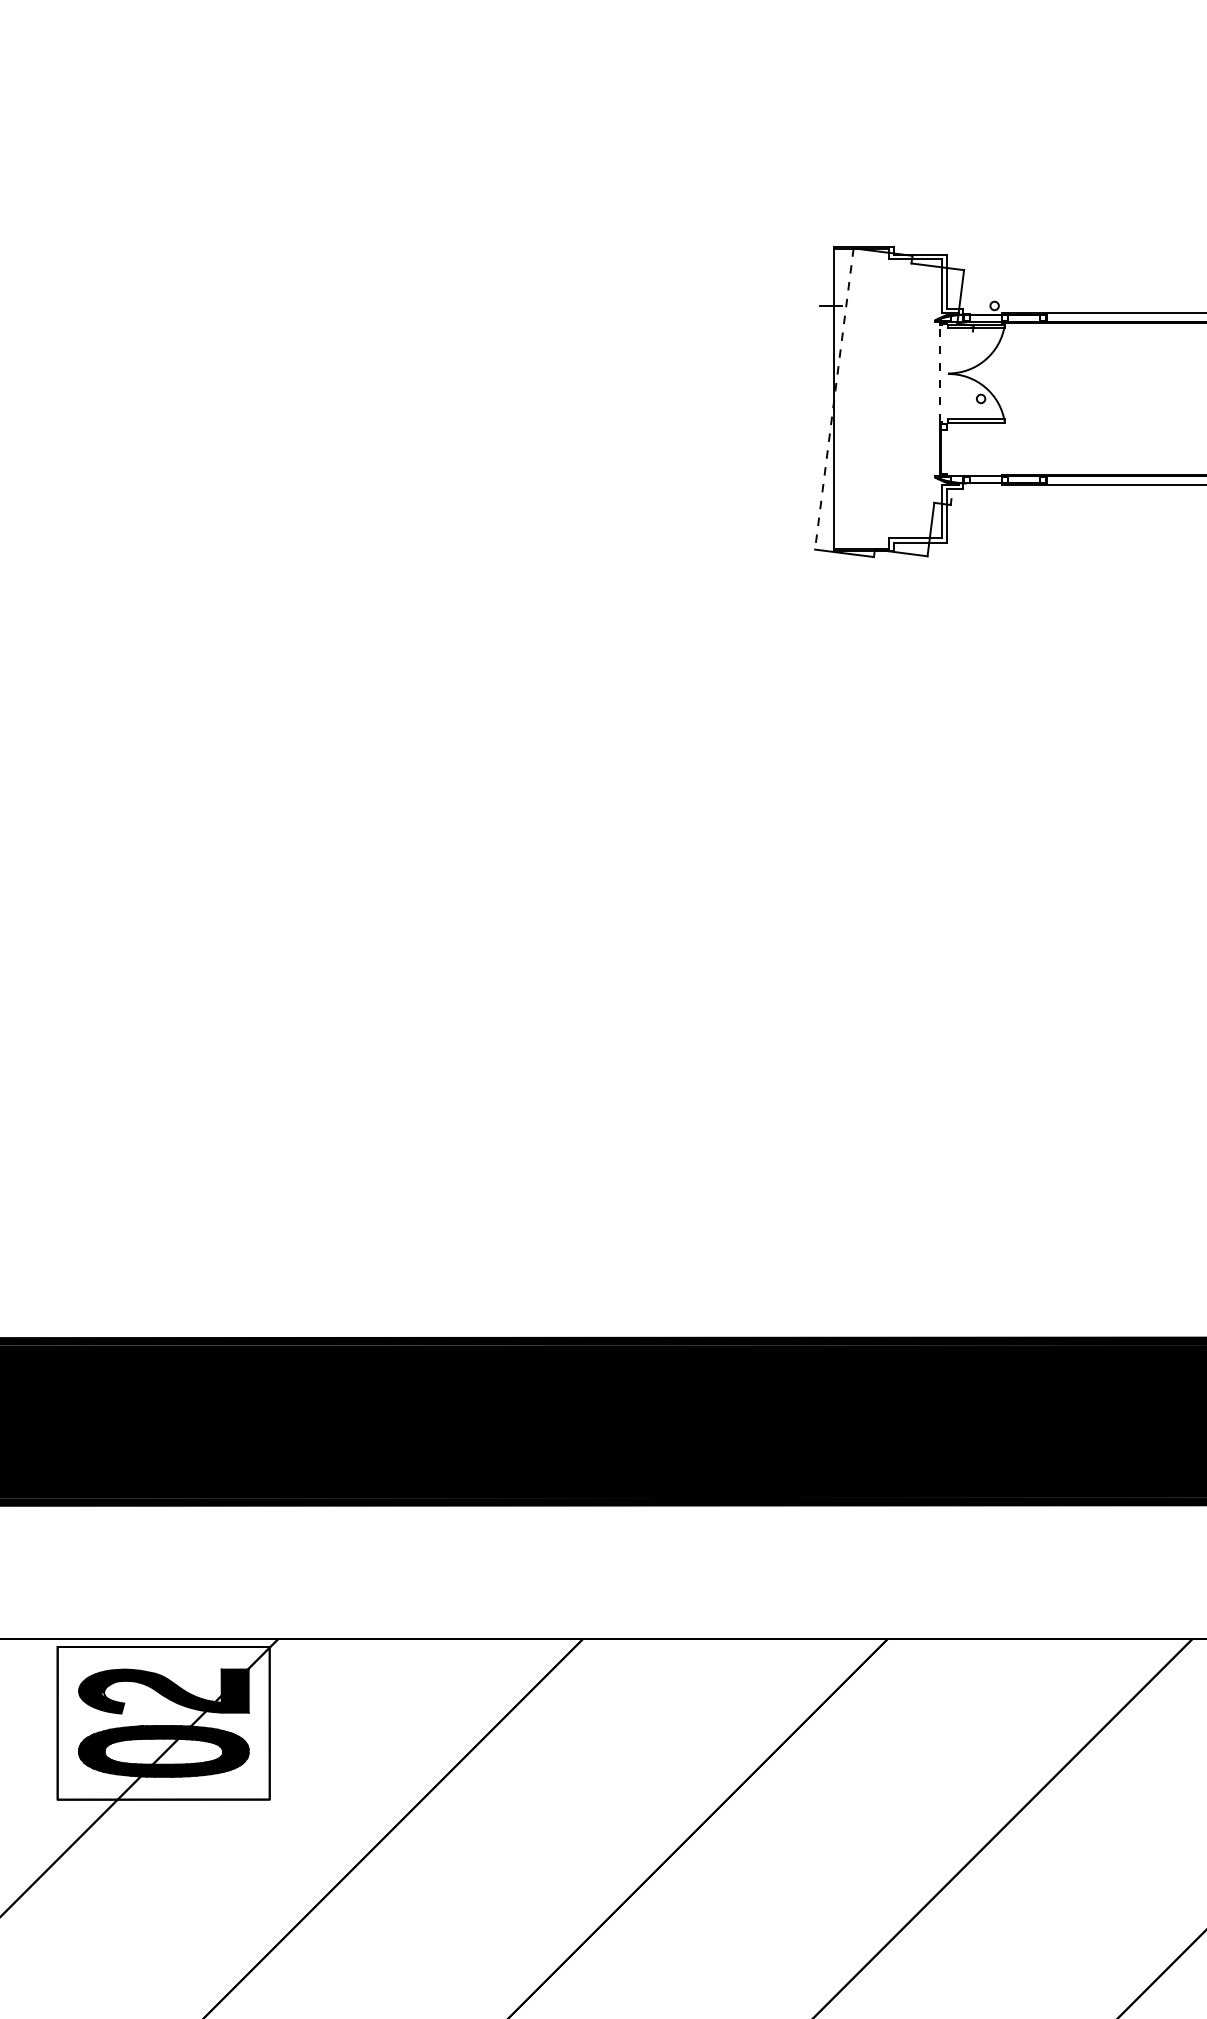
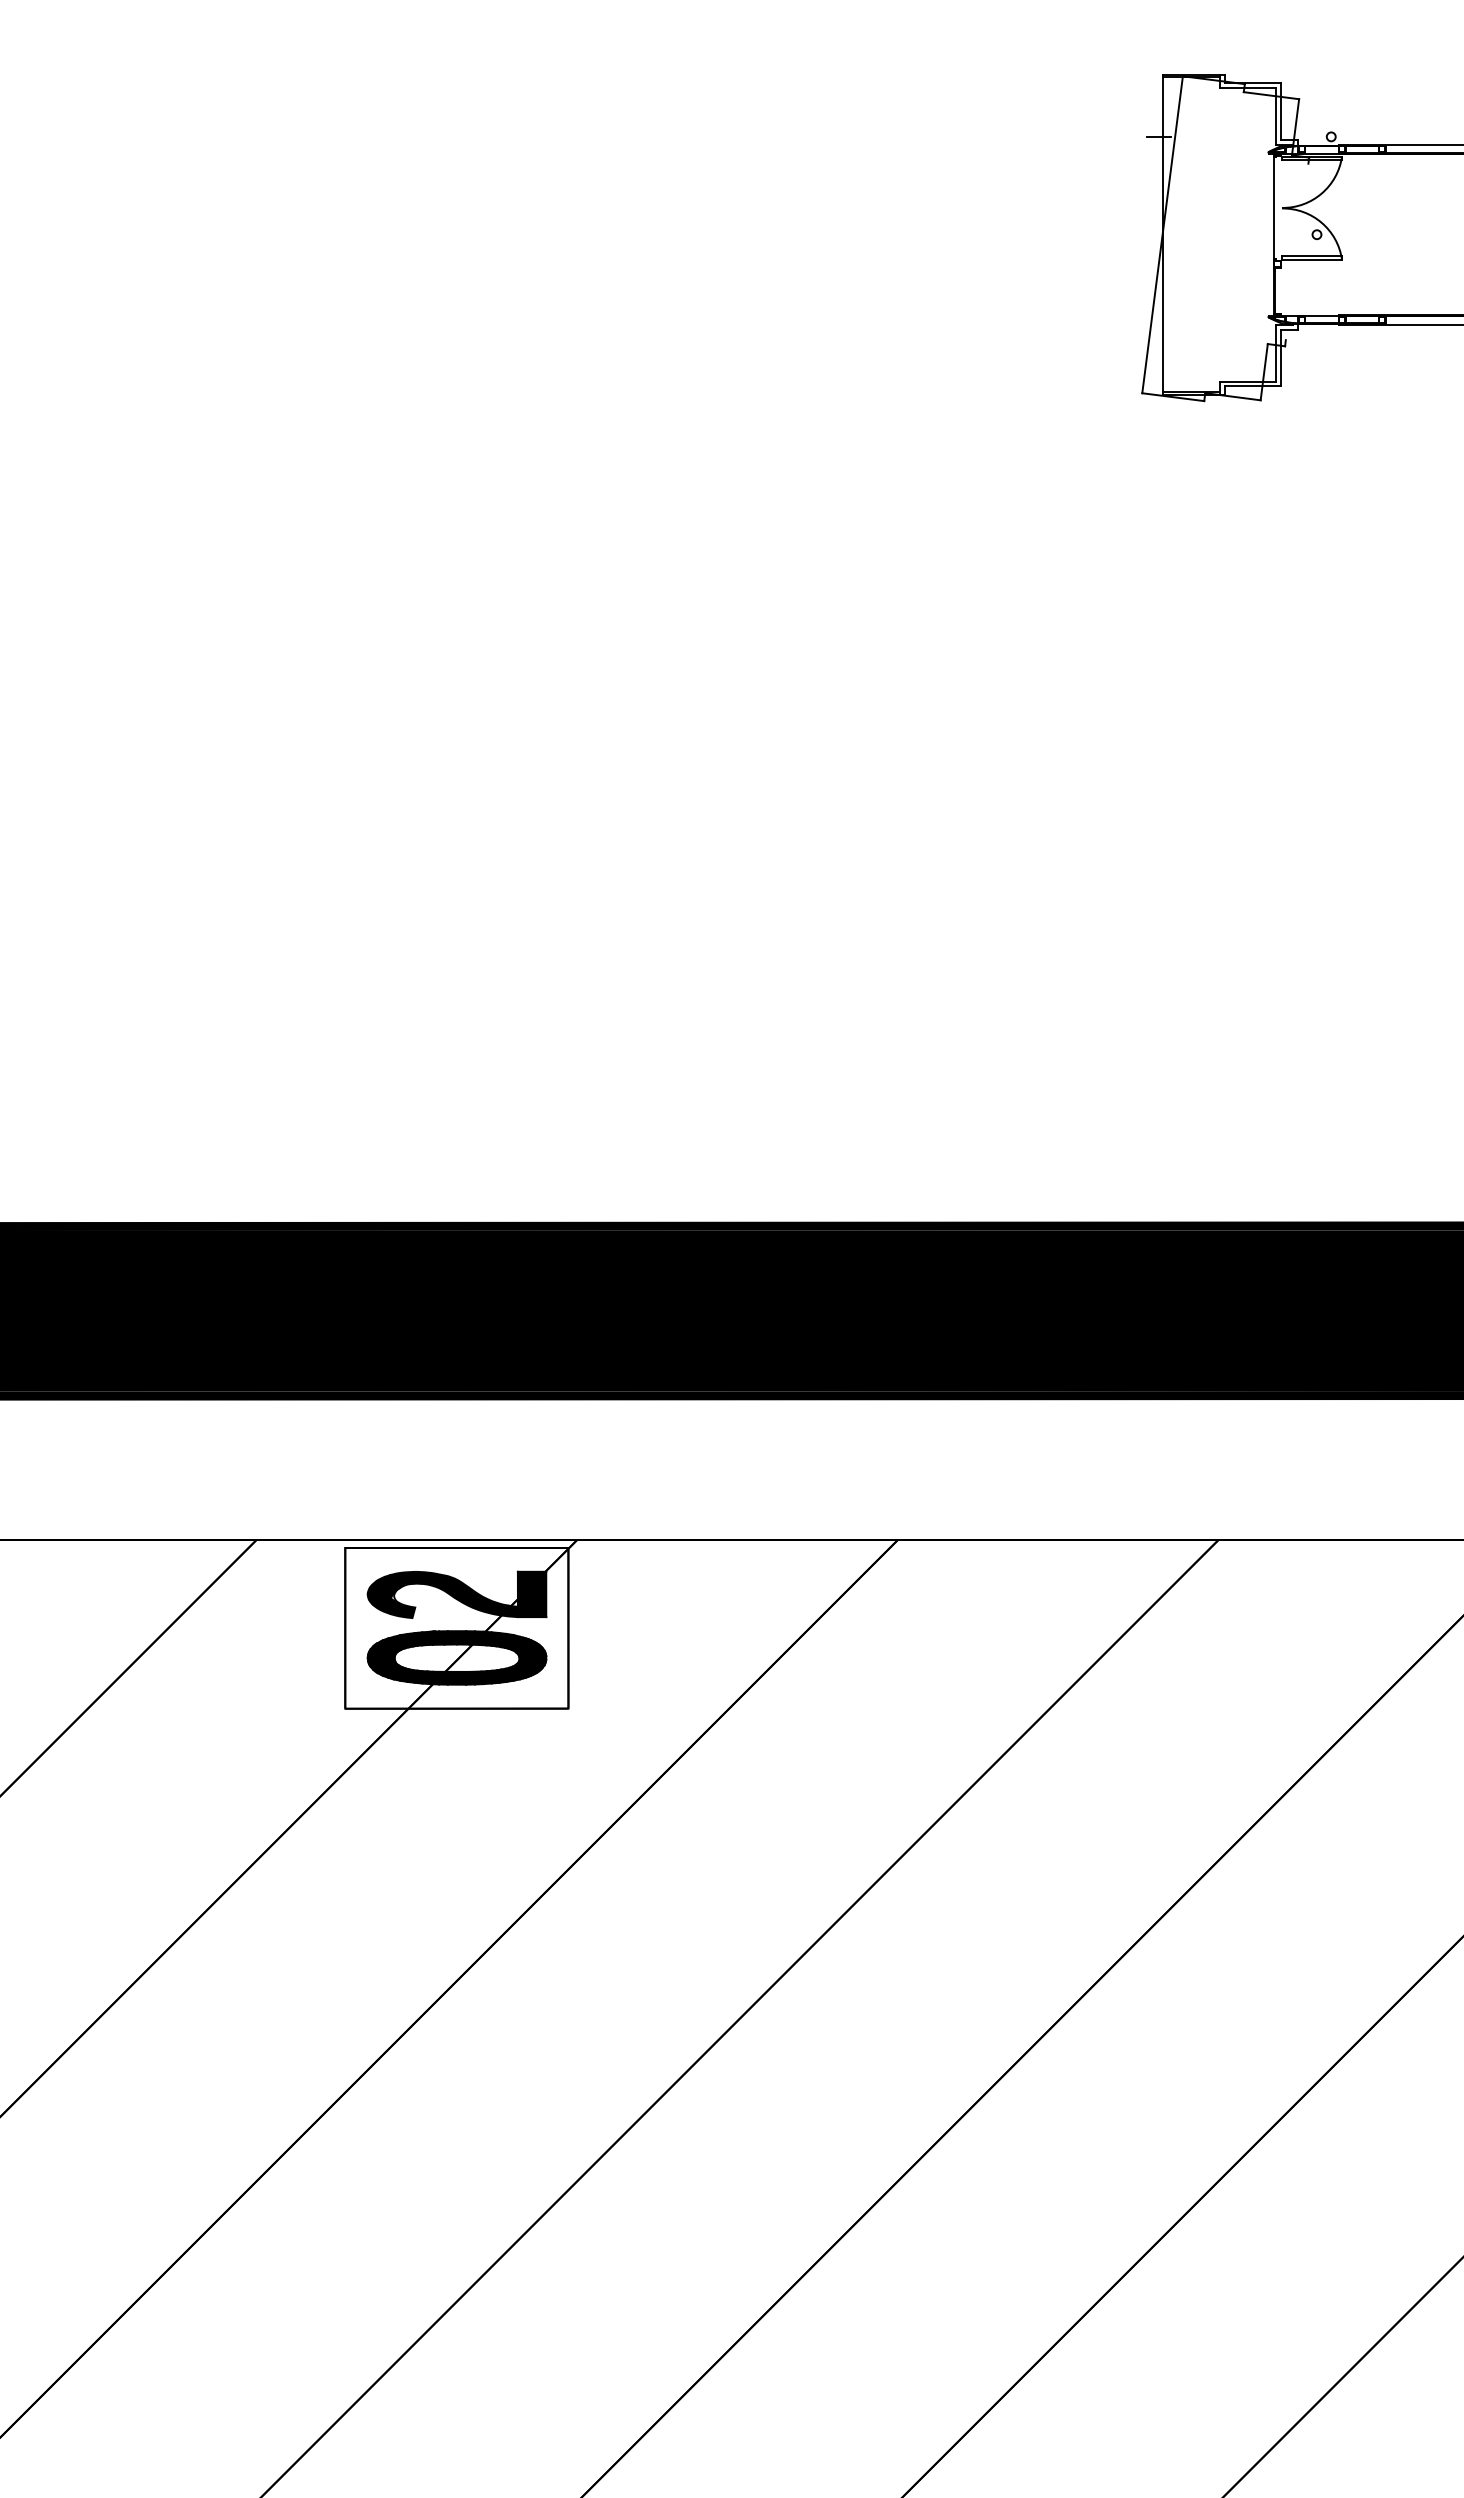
line: (940, 374) -> (1274, 208), dashed -> solid
line: (834, 398) -> (1162, 234), dashed -> solid

